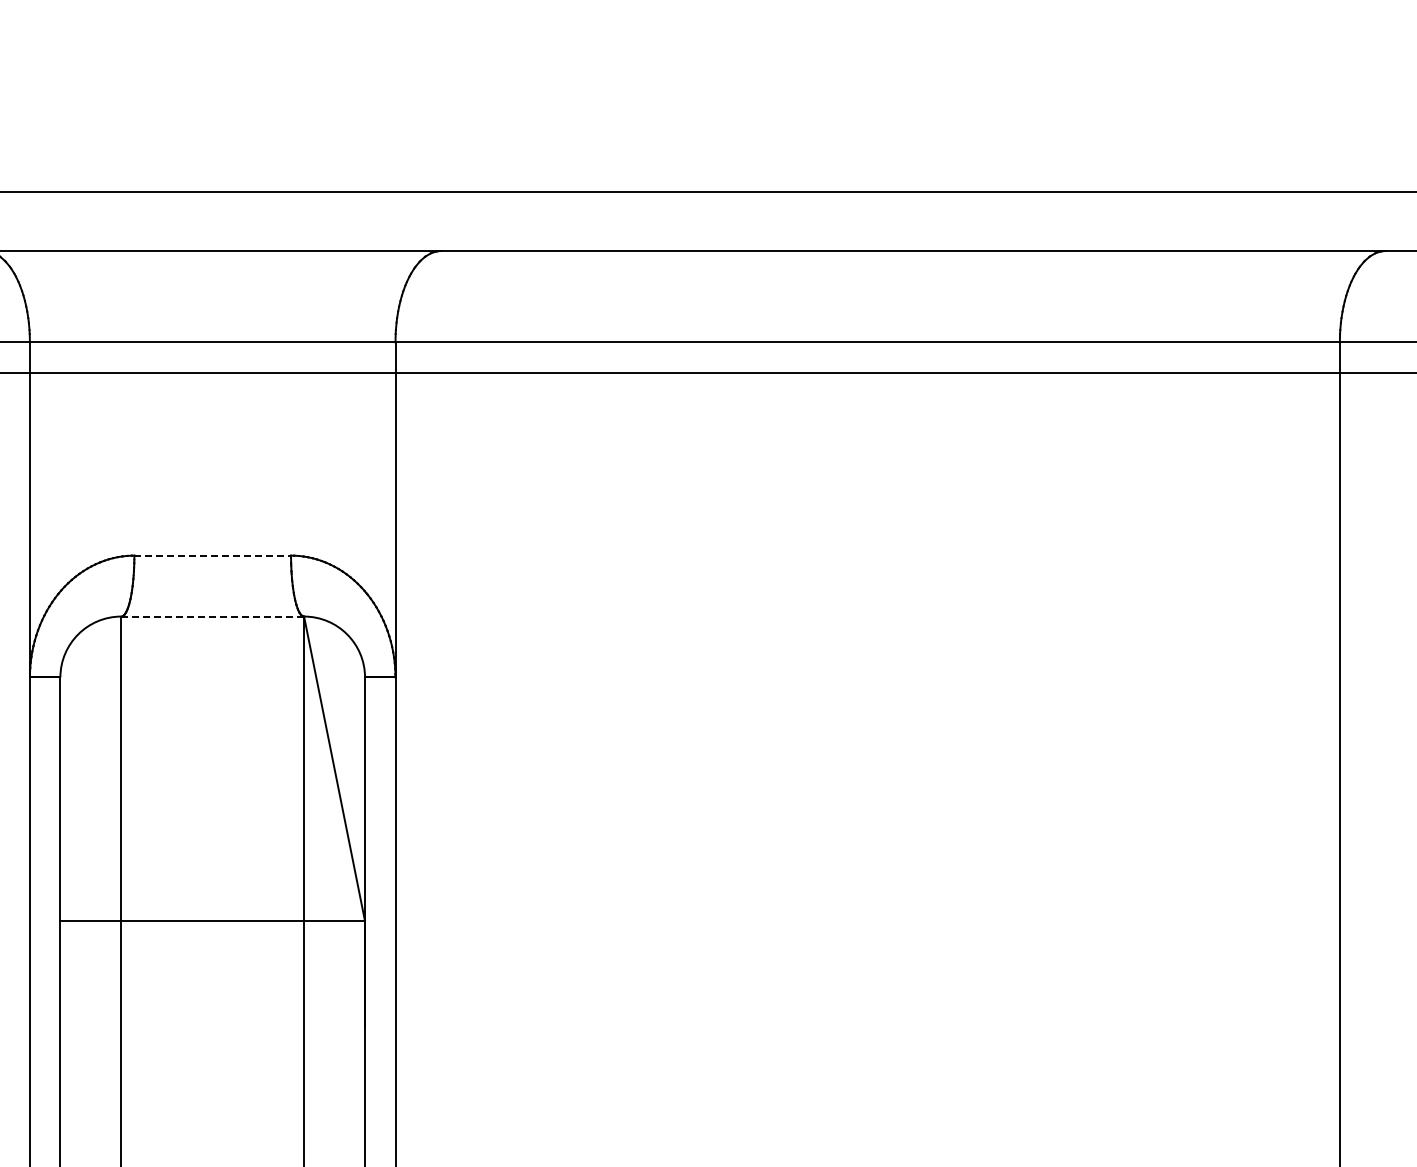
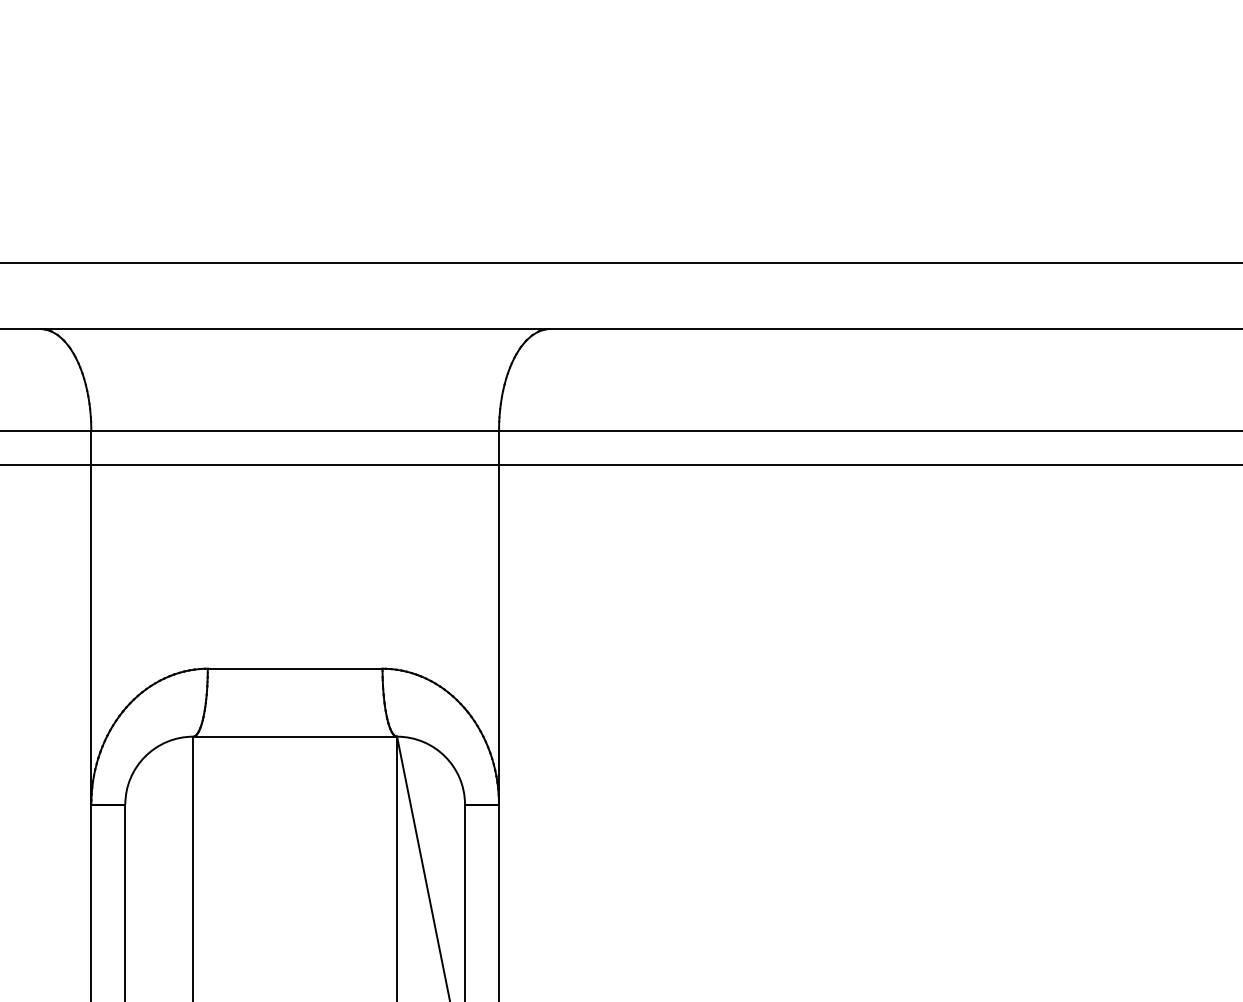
line: (213, 555) -> (296, 668), dashed -> solid
line: (213, 616) -> (296, 736), dashed -> solid

